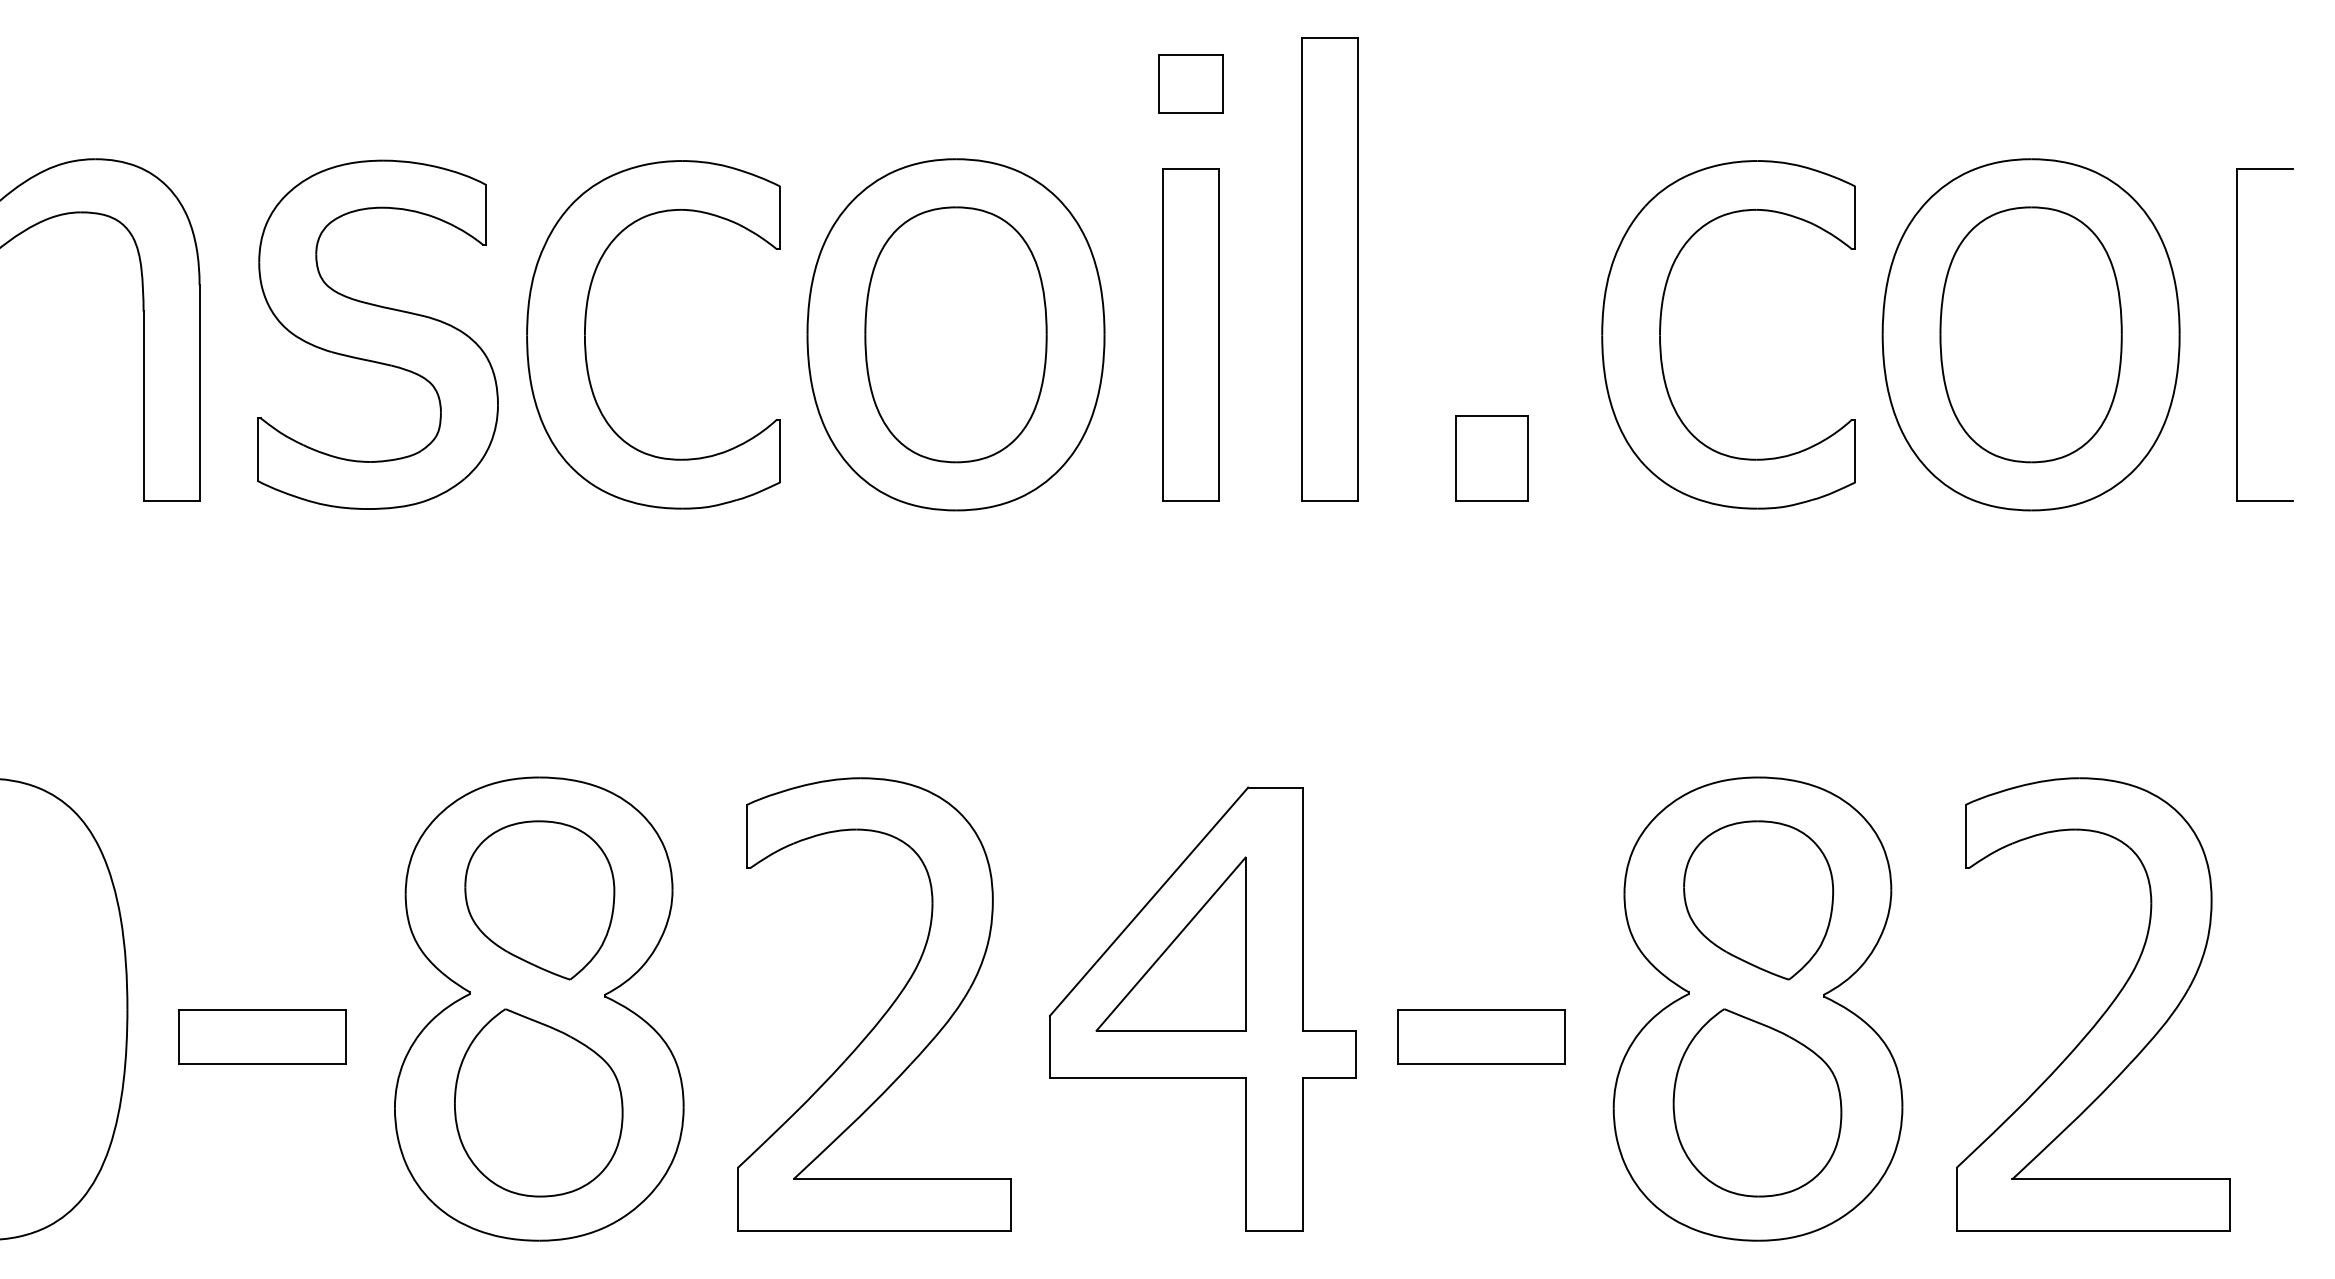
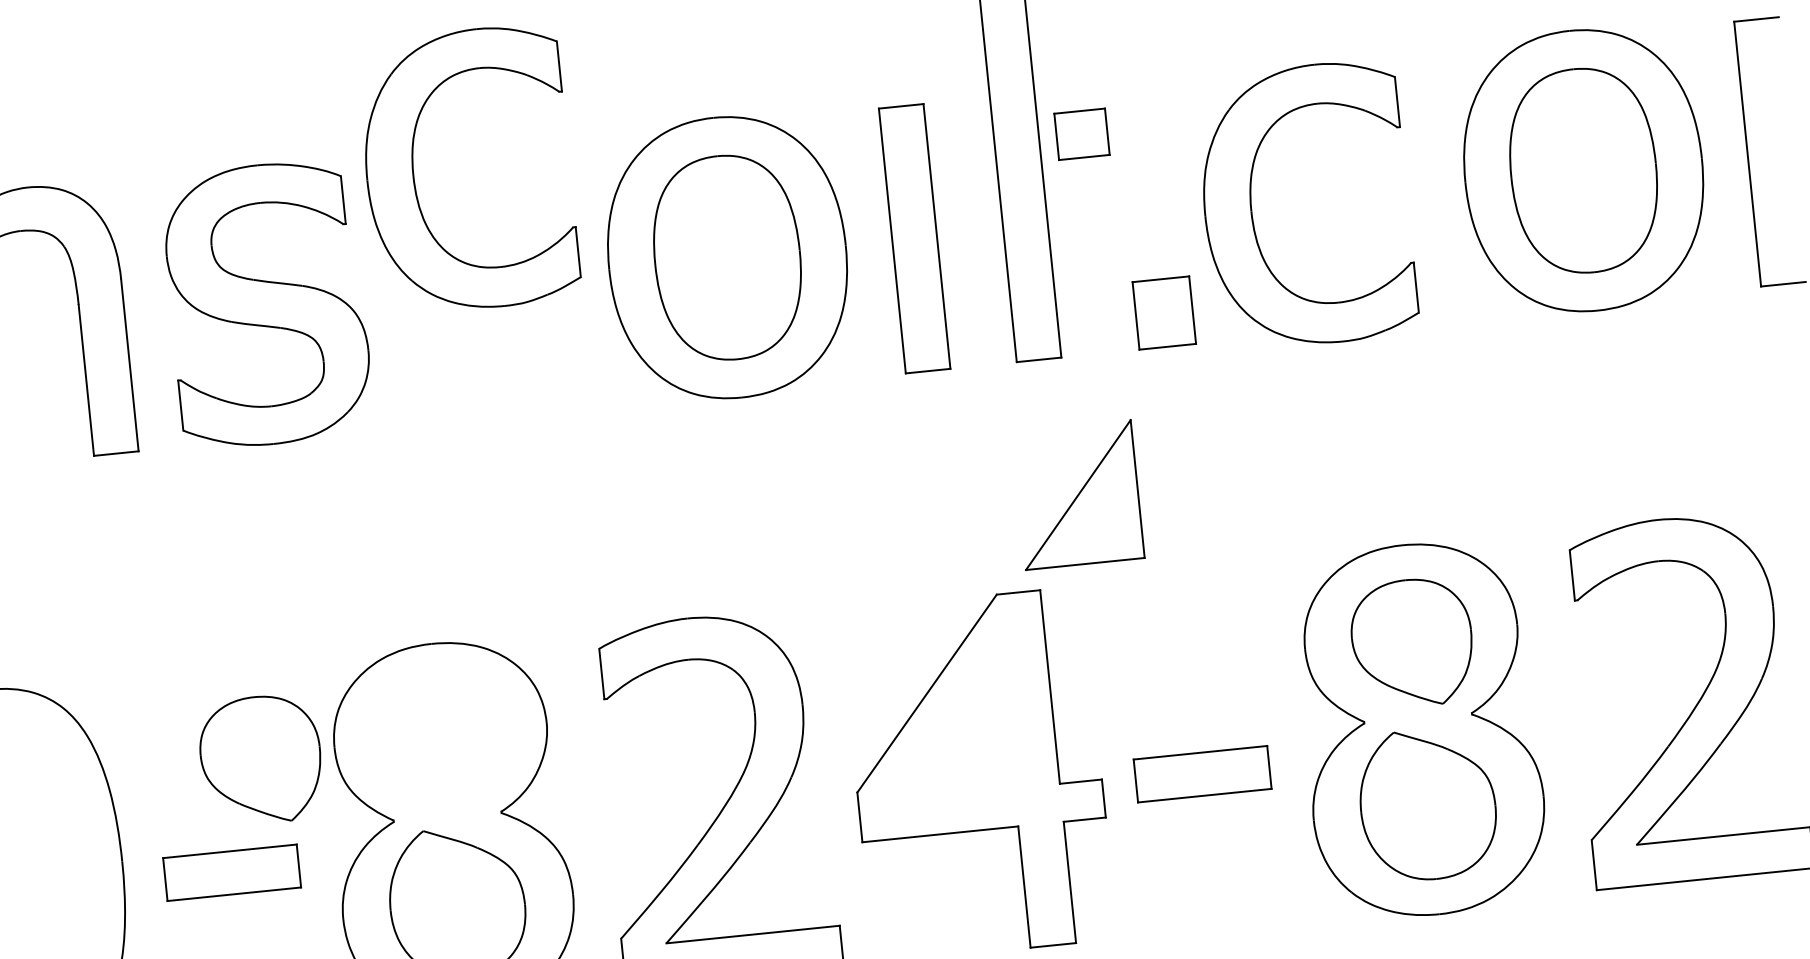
part: (1190, 83) -> (1081, 133), moved
part: (586, 324) -> (413, 167), moved
part: (1661, 327) -> (1251, 205), moved
part: (539, 900) -> (260, 760), moved
part: (1170, 943) -> (1077, 494), moved

